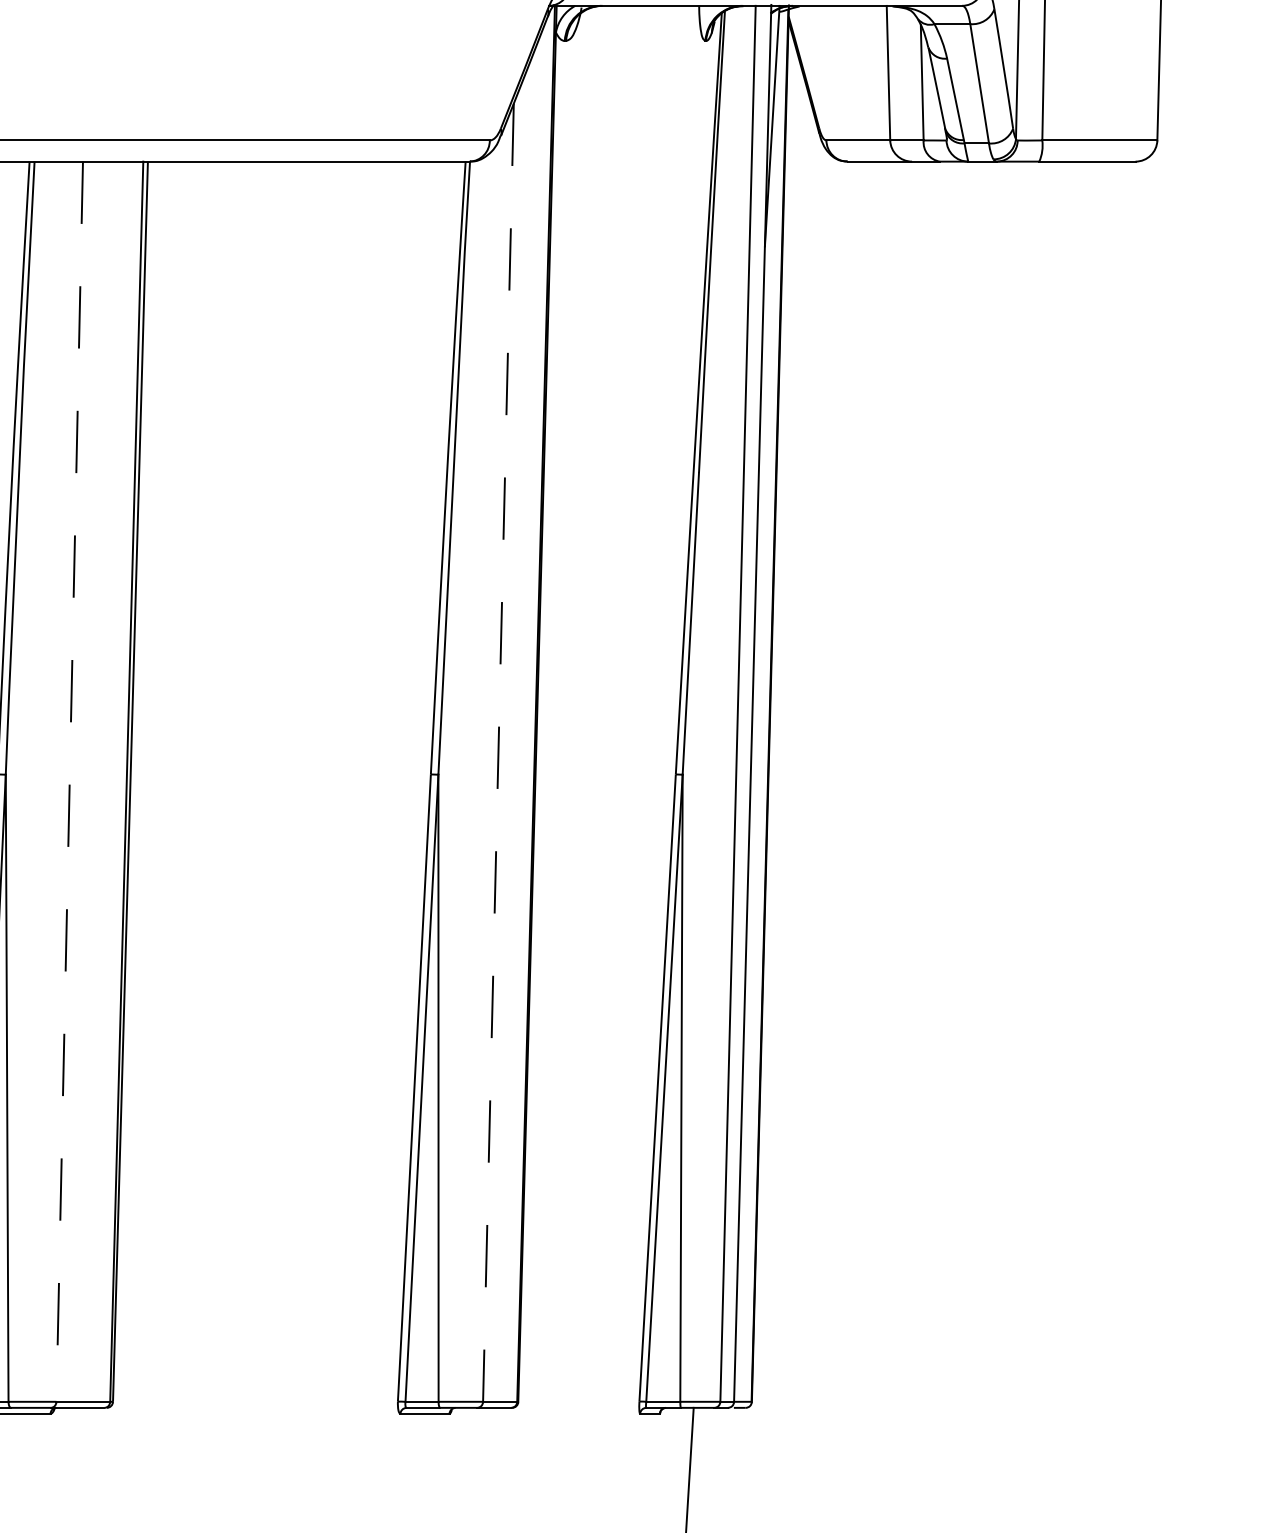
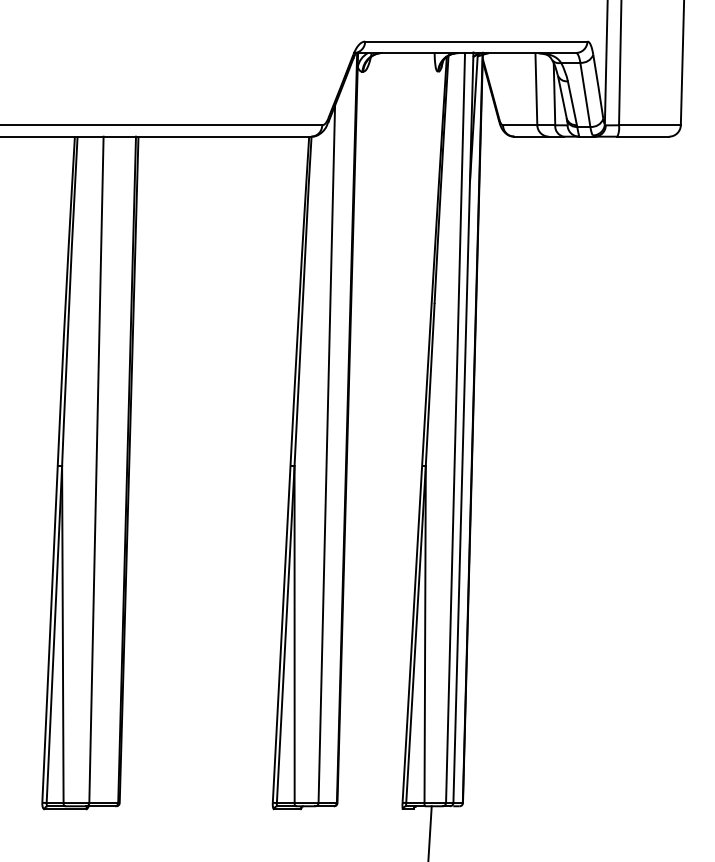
line: (497, 753) -> (326, 454), dashed -> solid
line: (69, 782) -> (96, 470), dashed -> solid

